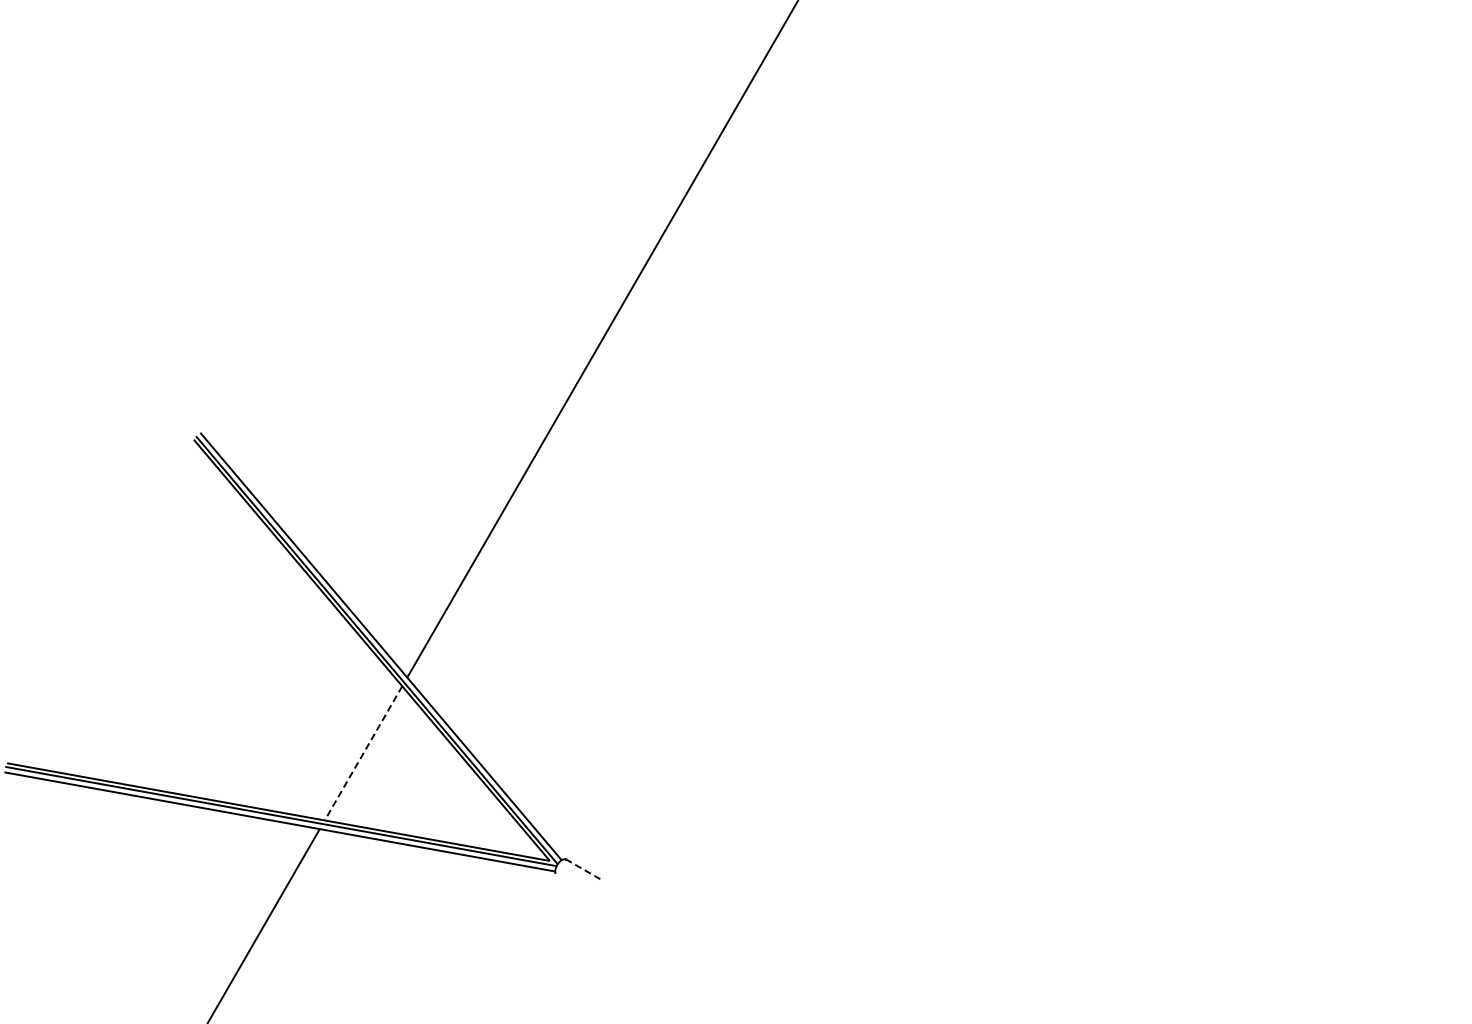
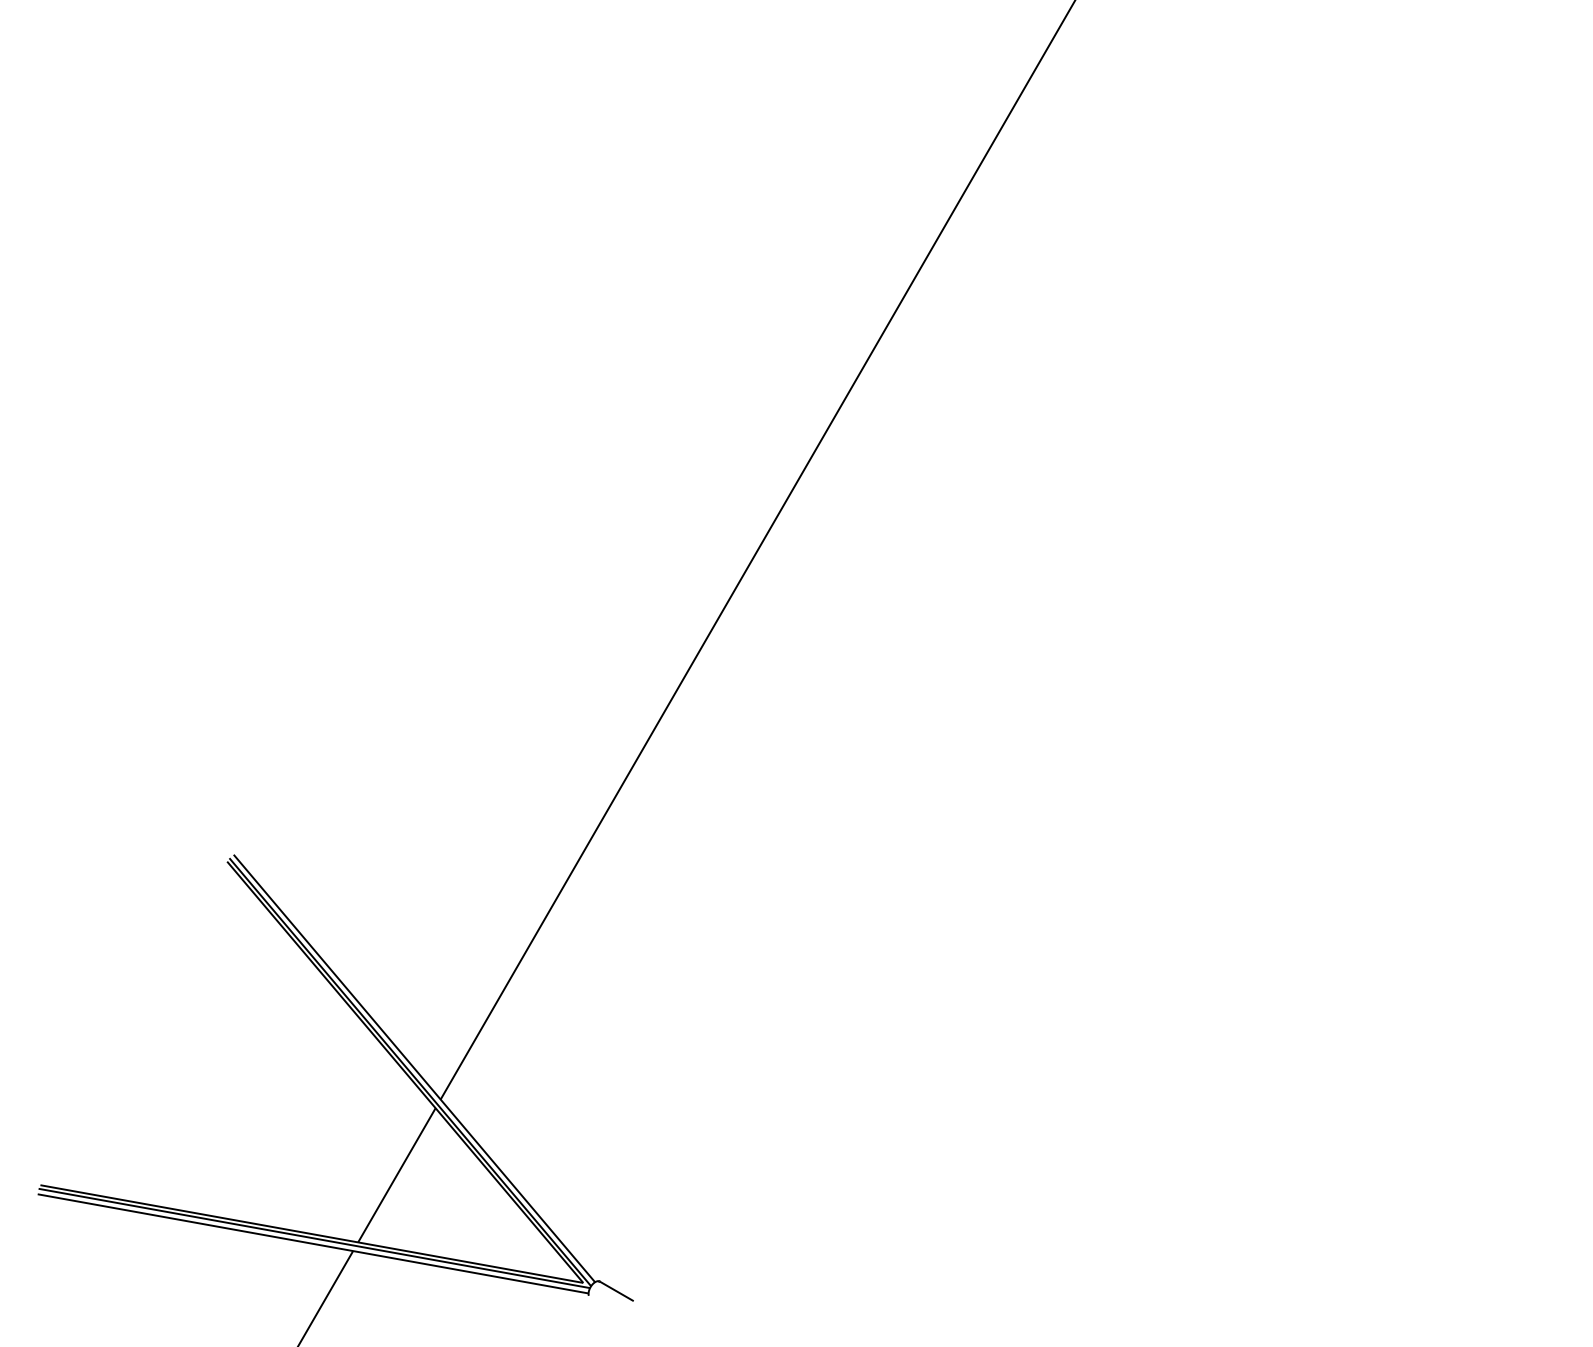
line: (363, 753) -> (396, 1175), dashed -> solid
line: (583, 869) -> (616, 1291), dashed -> solid

